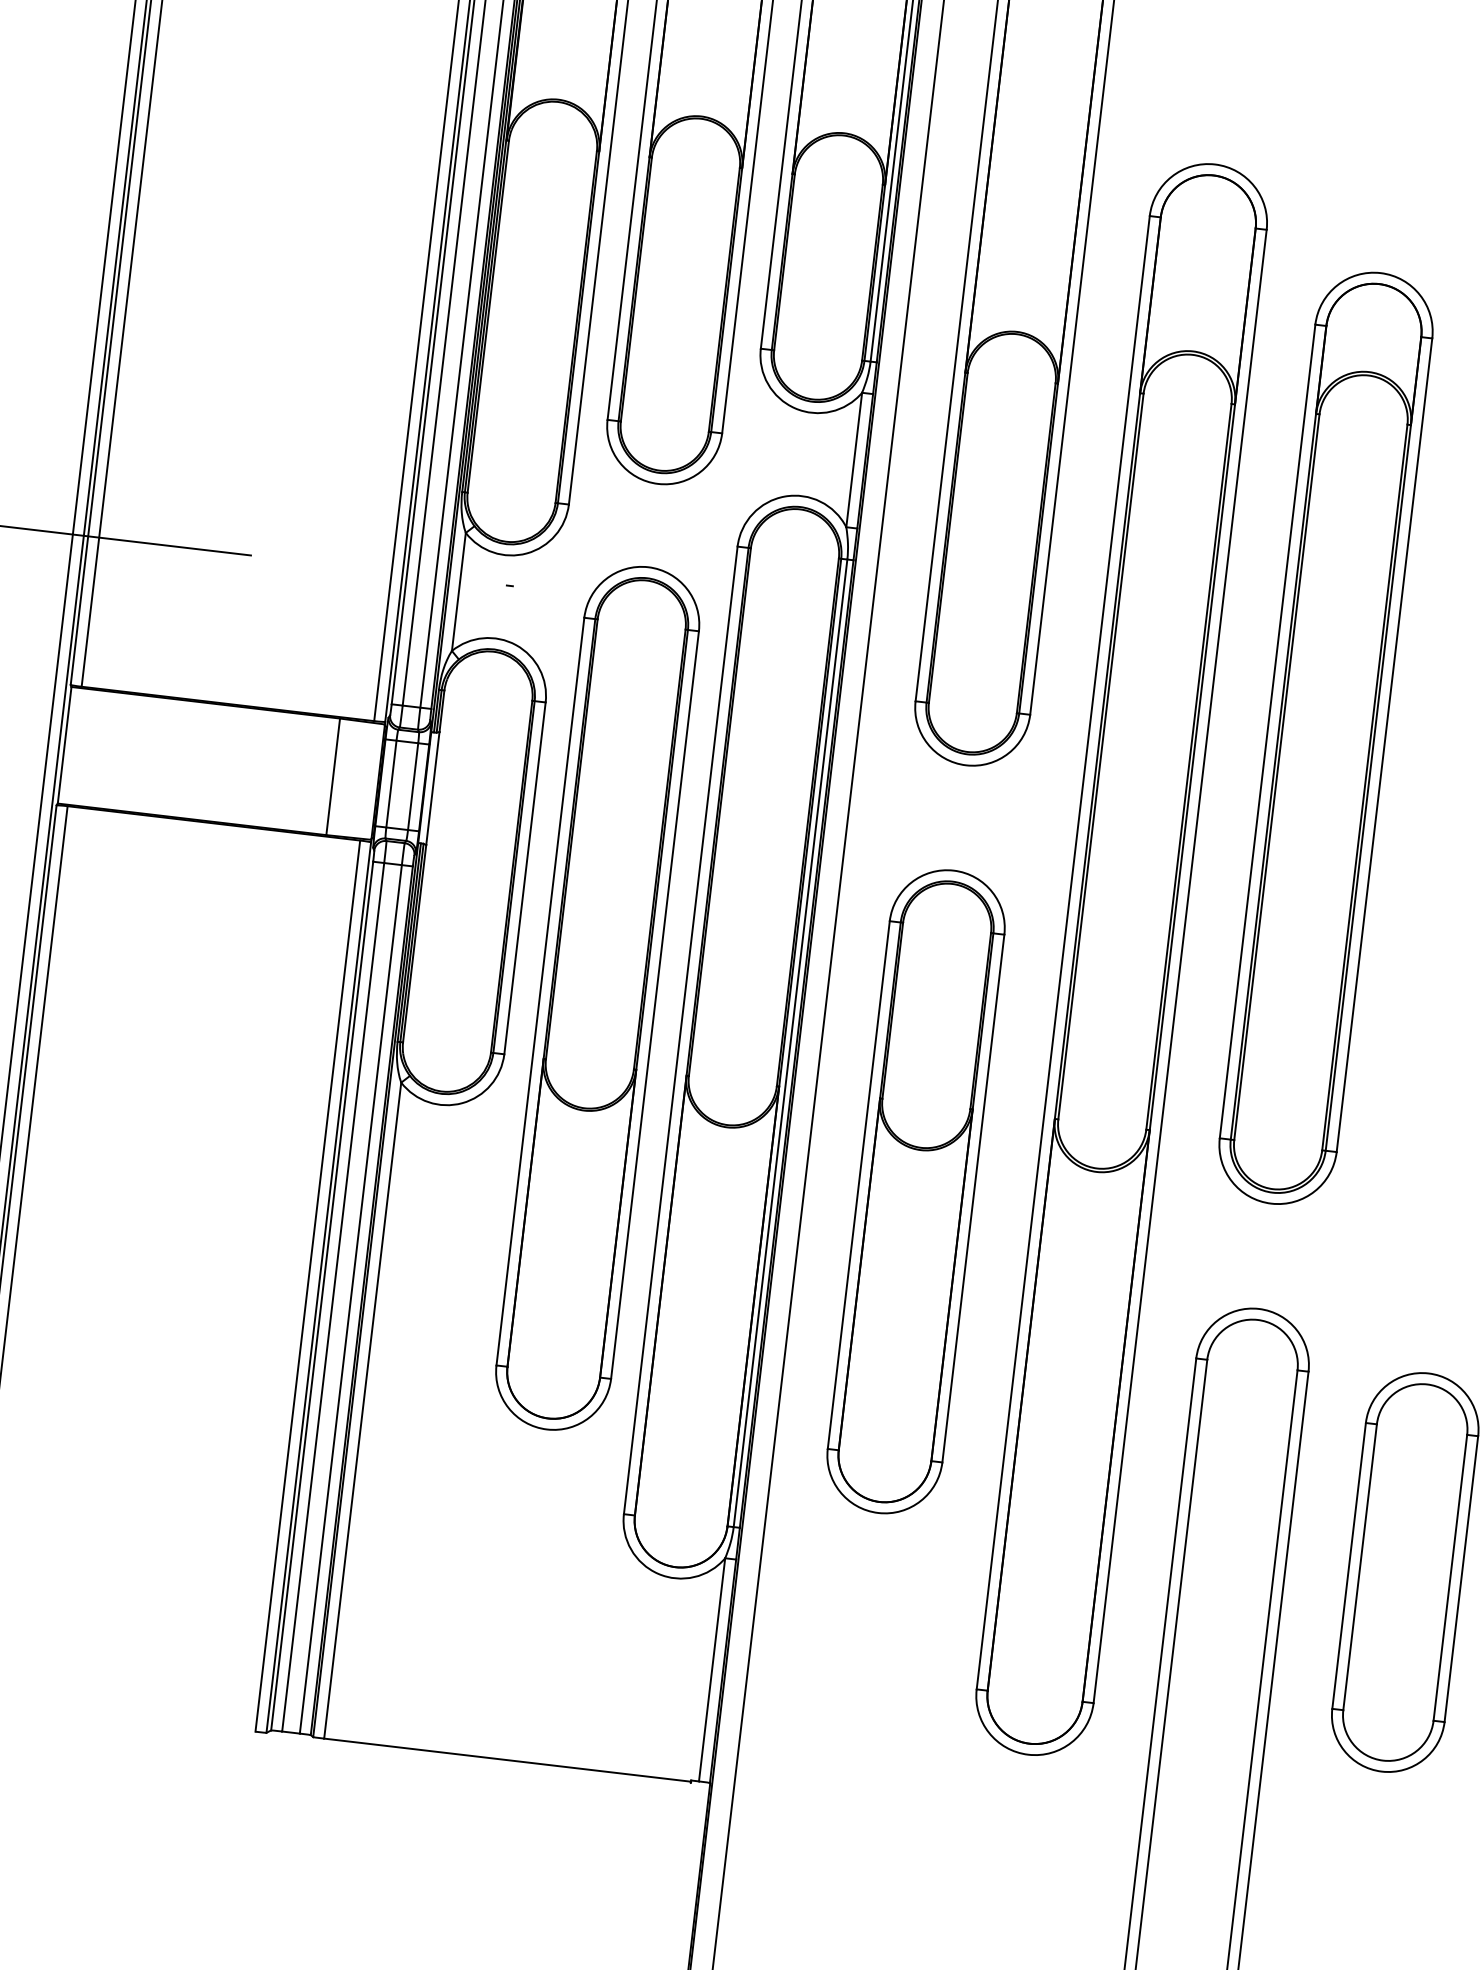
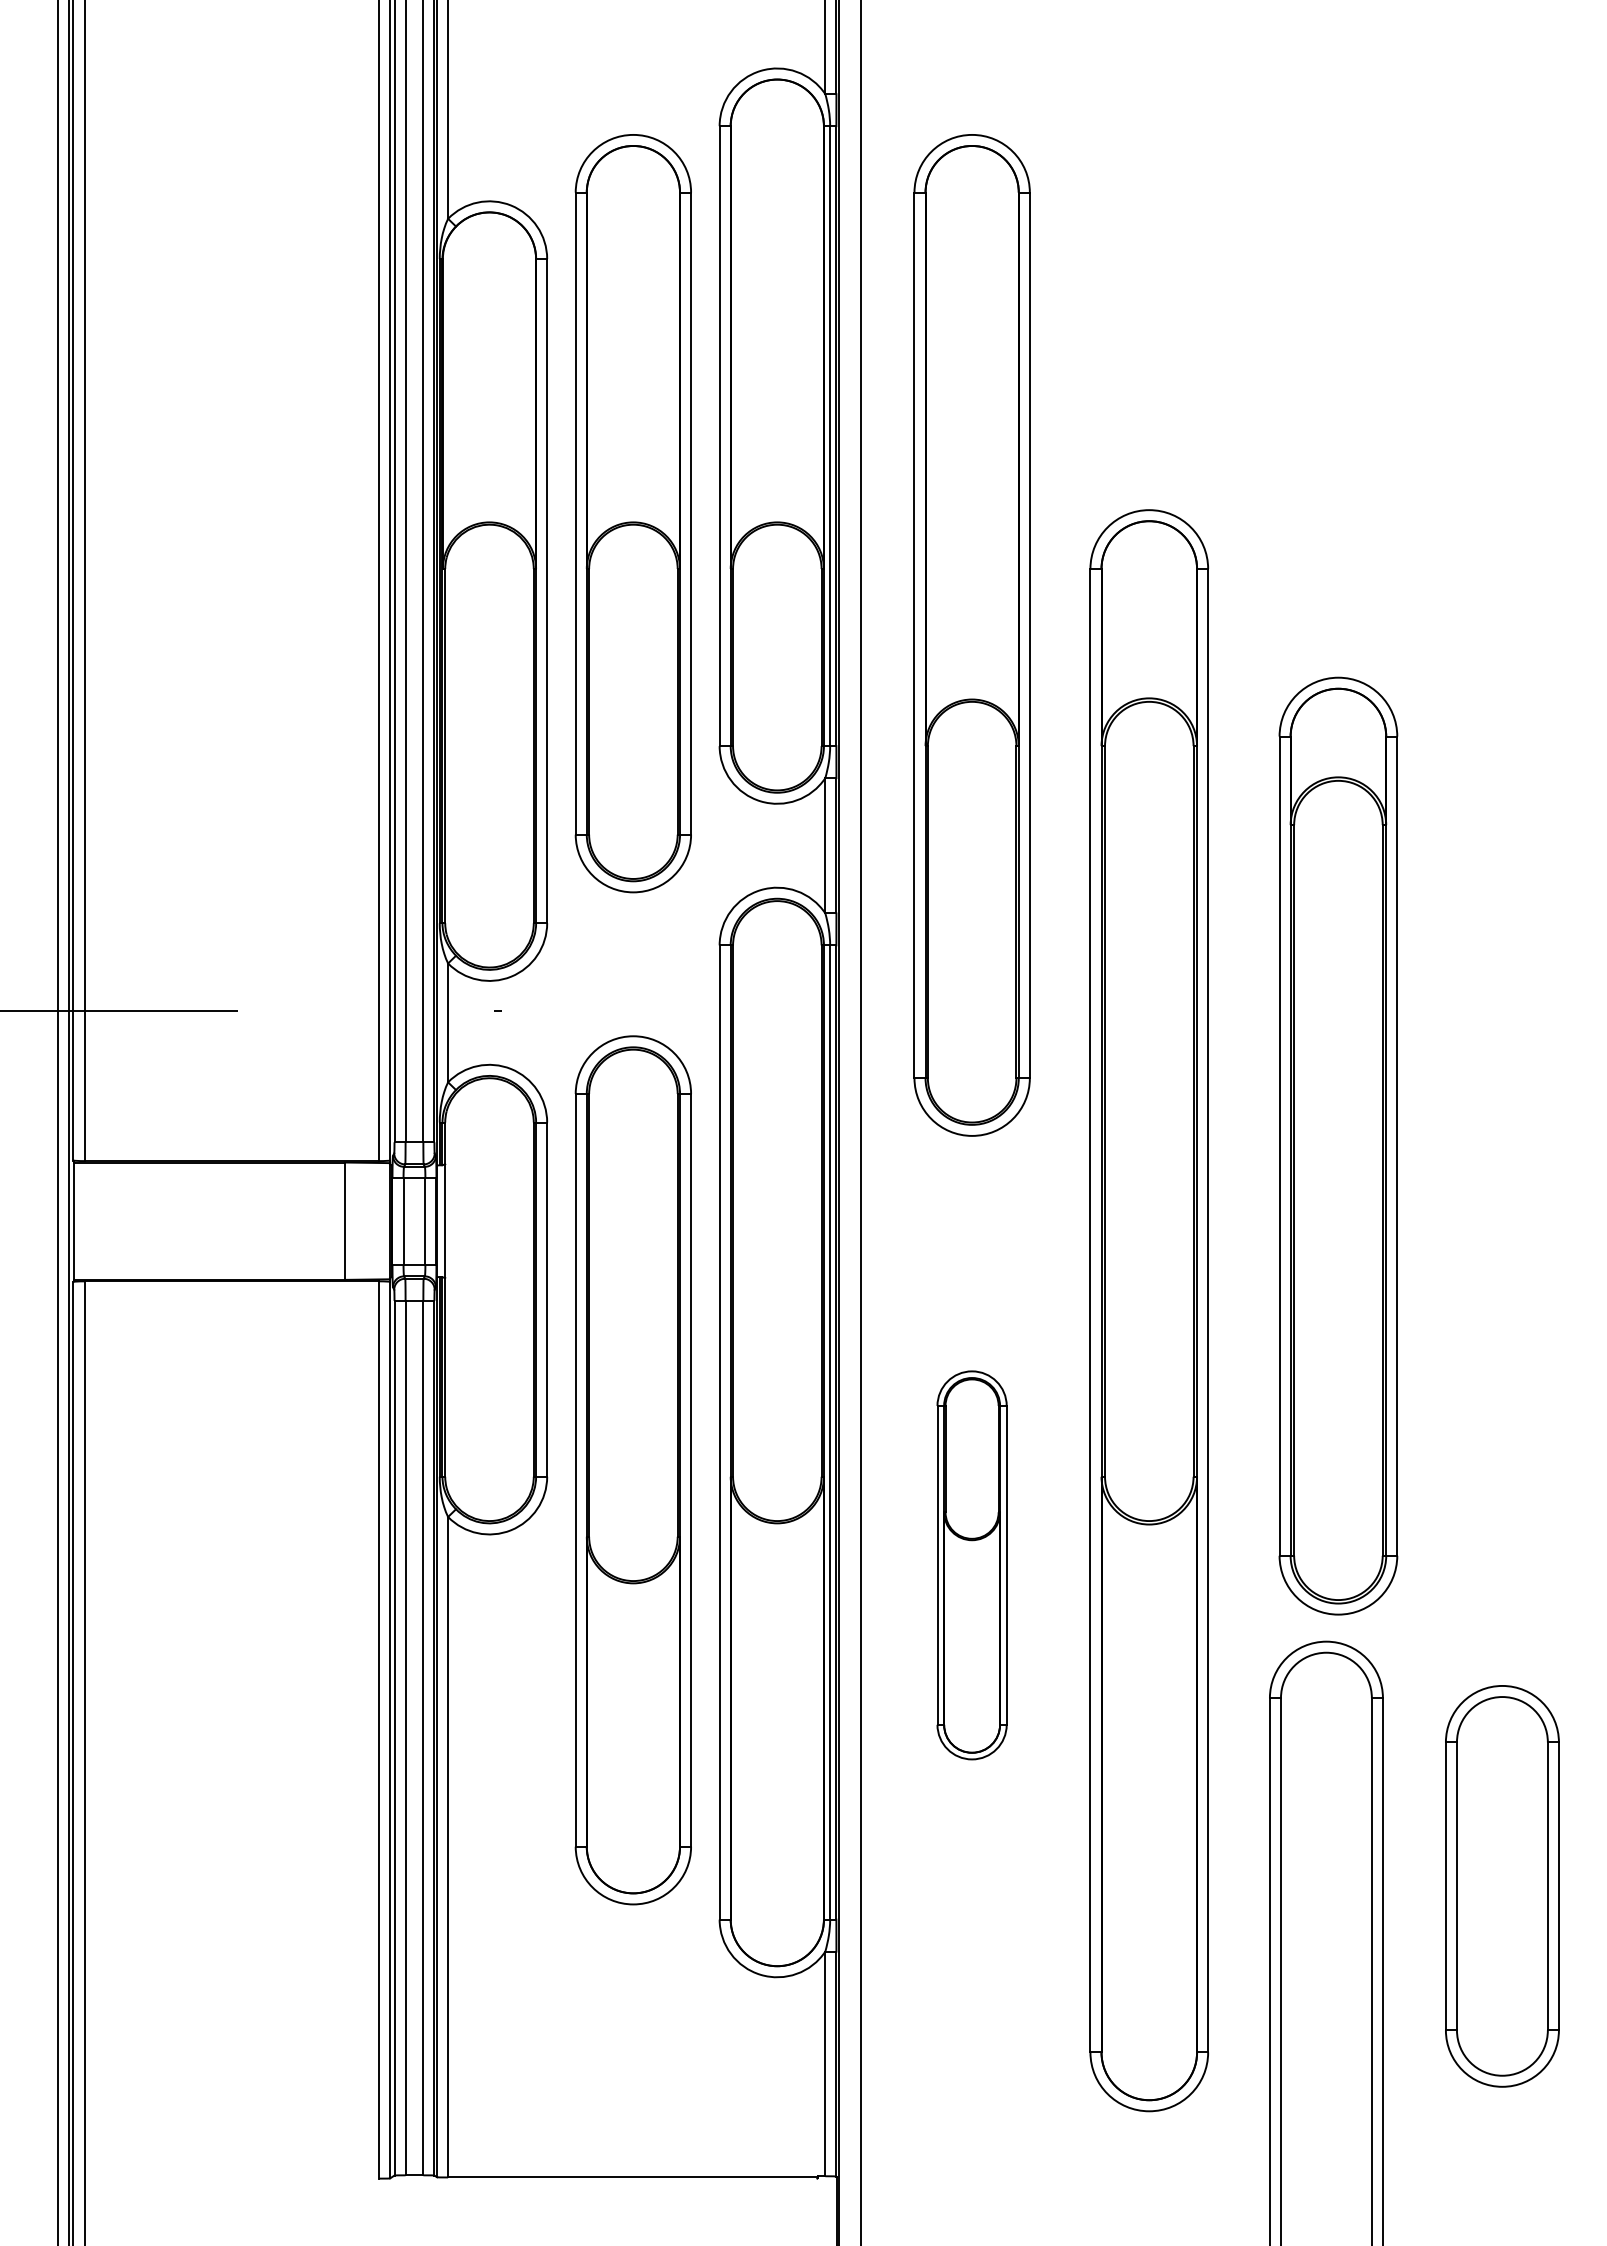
part: (1326, 737) -> (1338, 1145), moved
part: (596, 998) -> (632, 1470), moved
part: (915, 1191) -> (971, 1565), size x0.6

